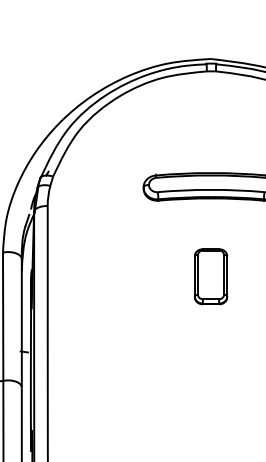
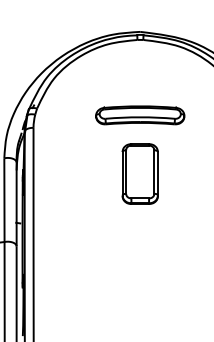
part: (210, 275) -> (139, 173), size x1.67

